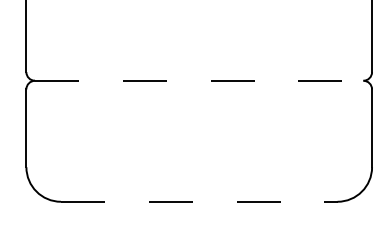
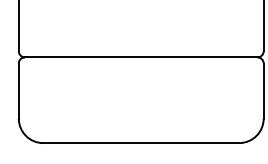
line: (199, 80) -> (141, 57), dashed -> solid
line: (199, 202) -> (141, 143), dashed -> solid

